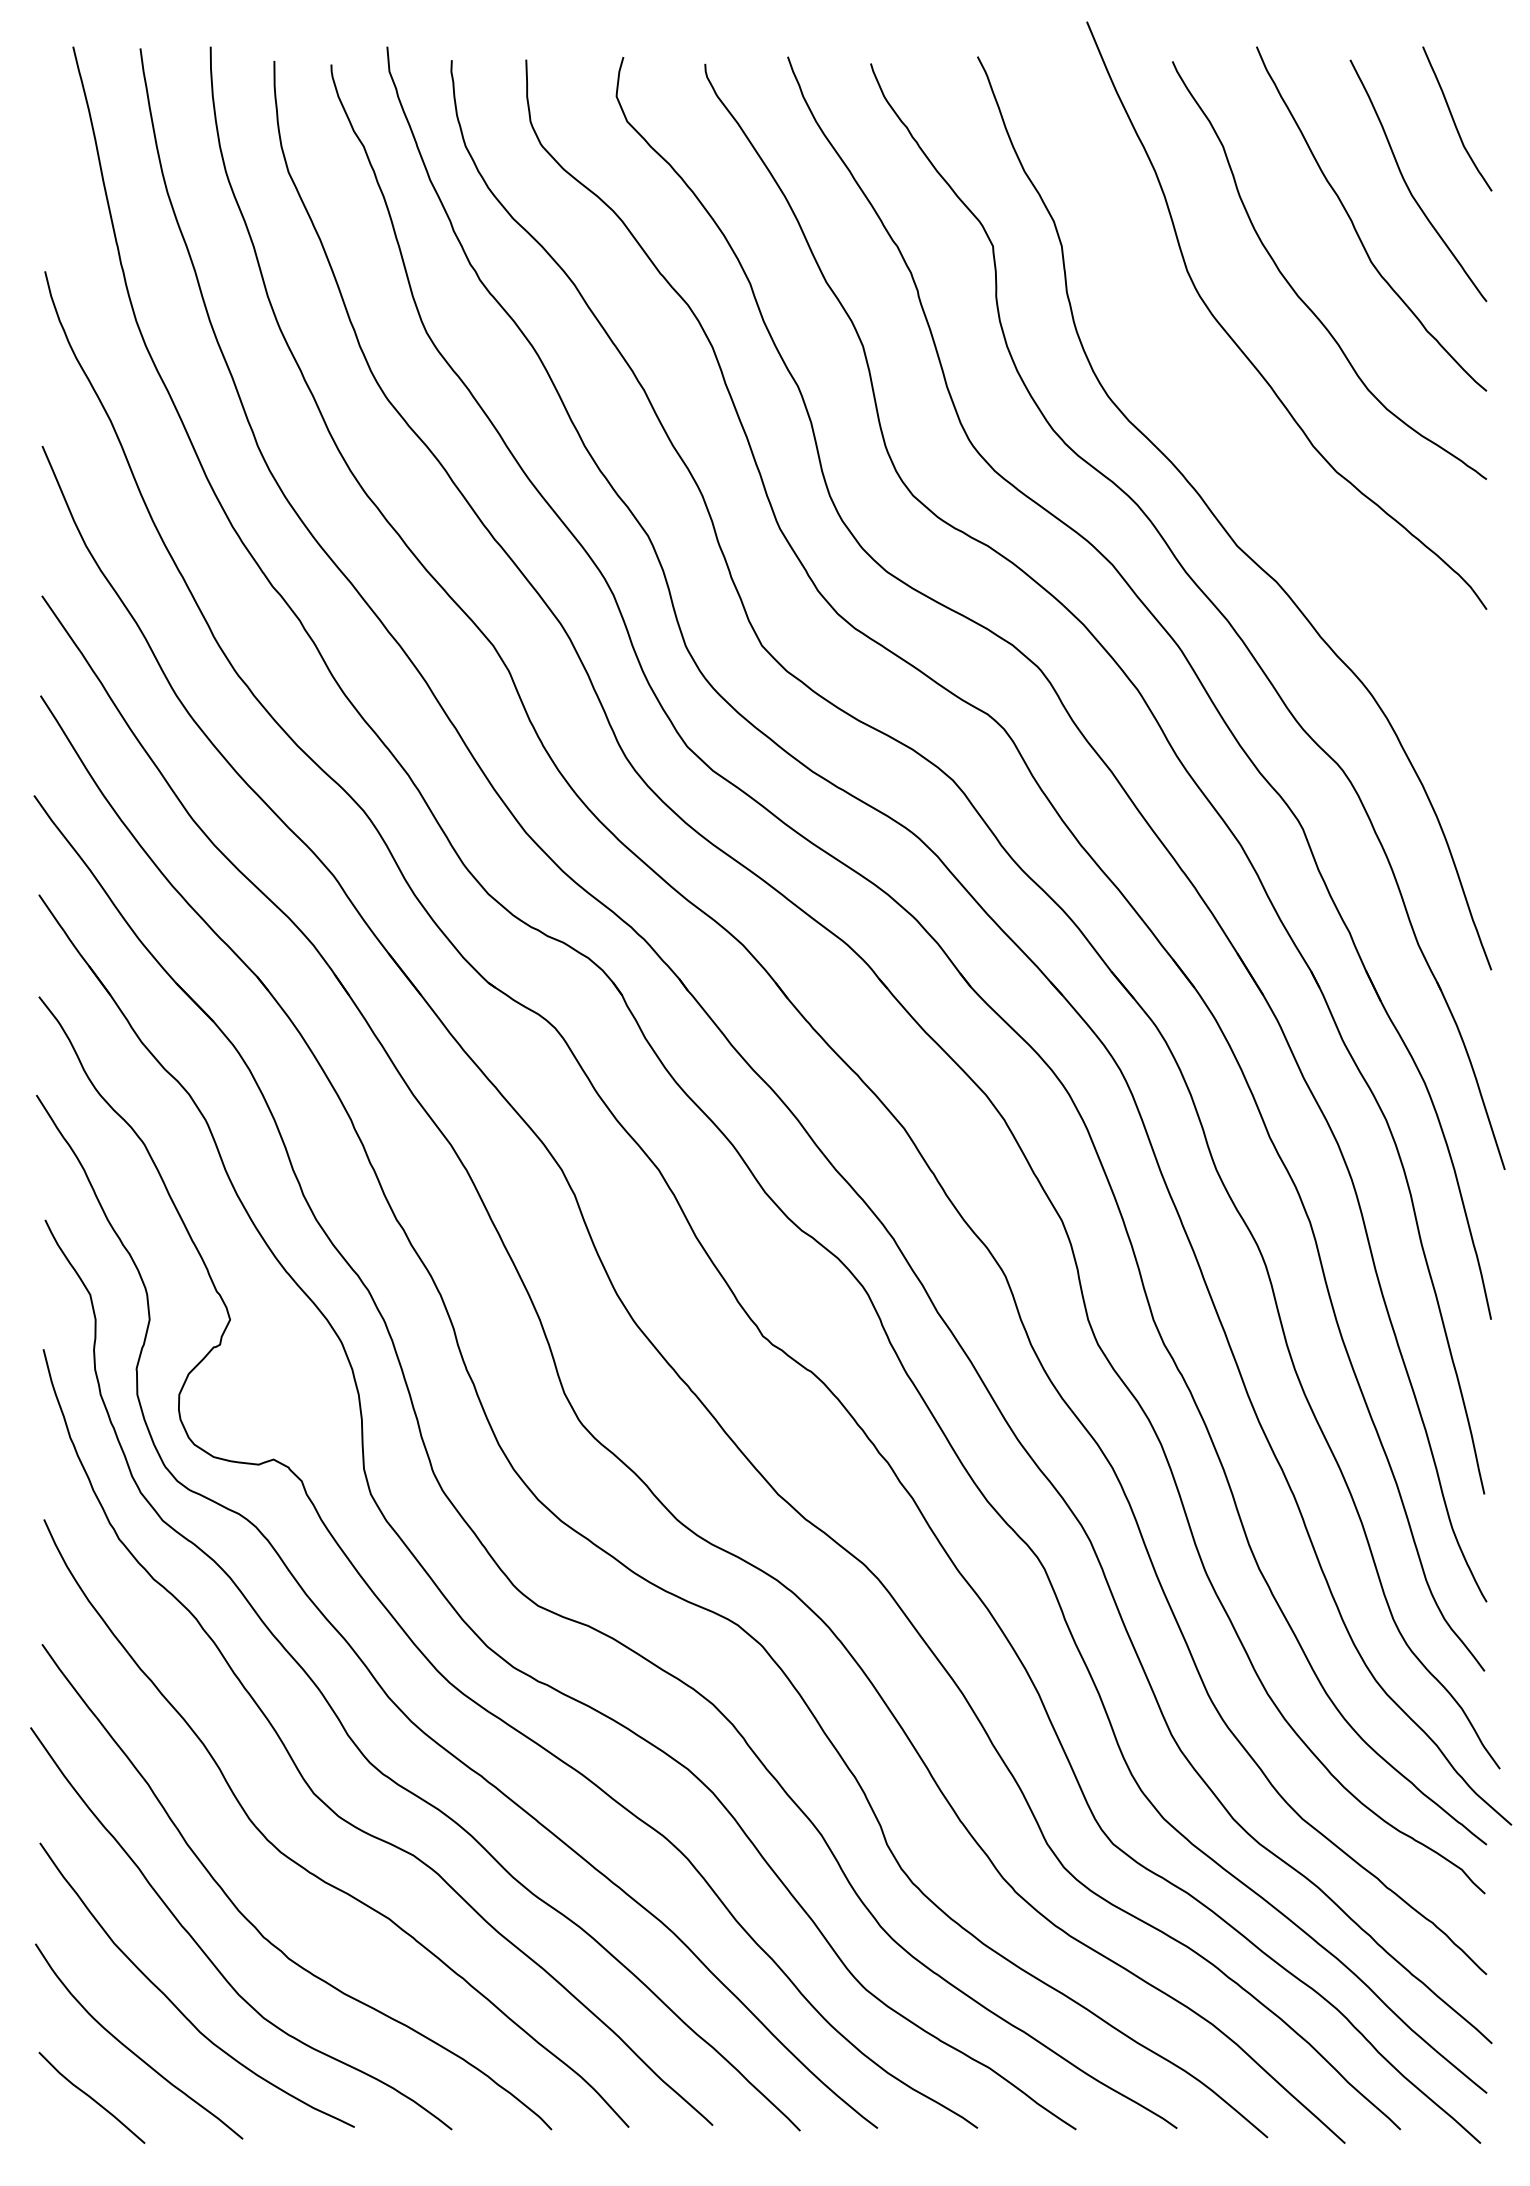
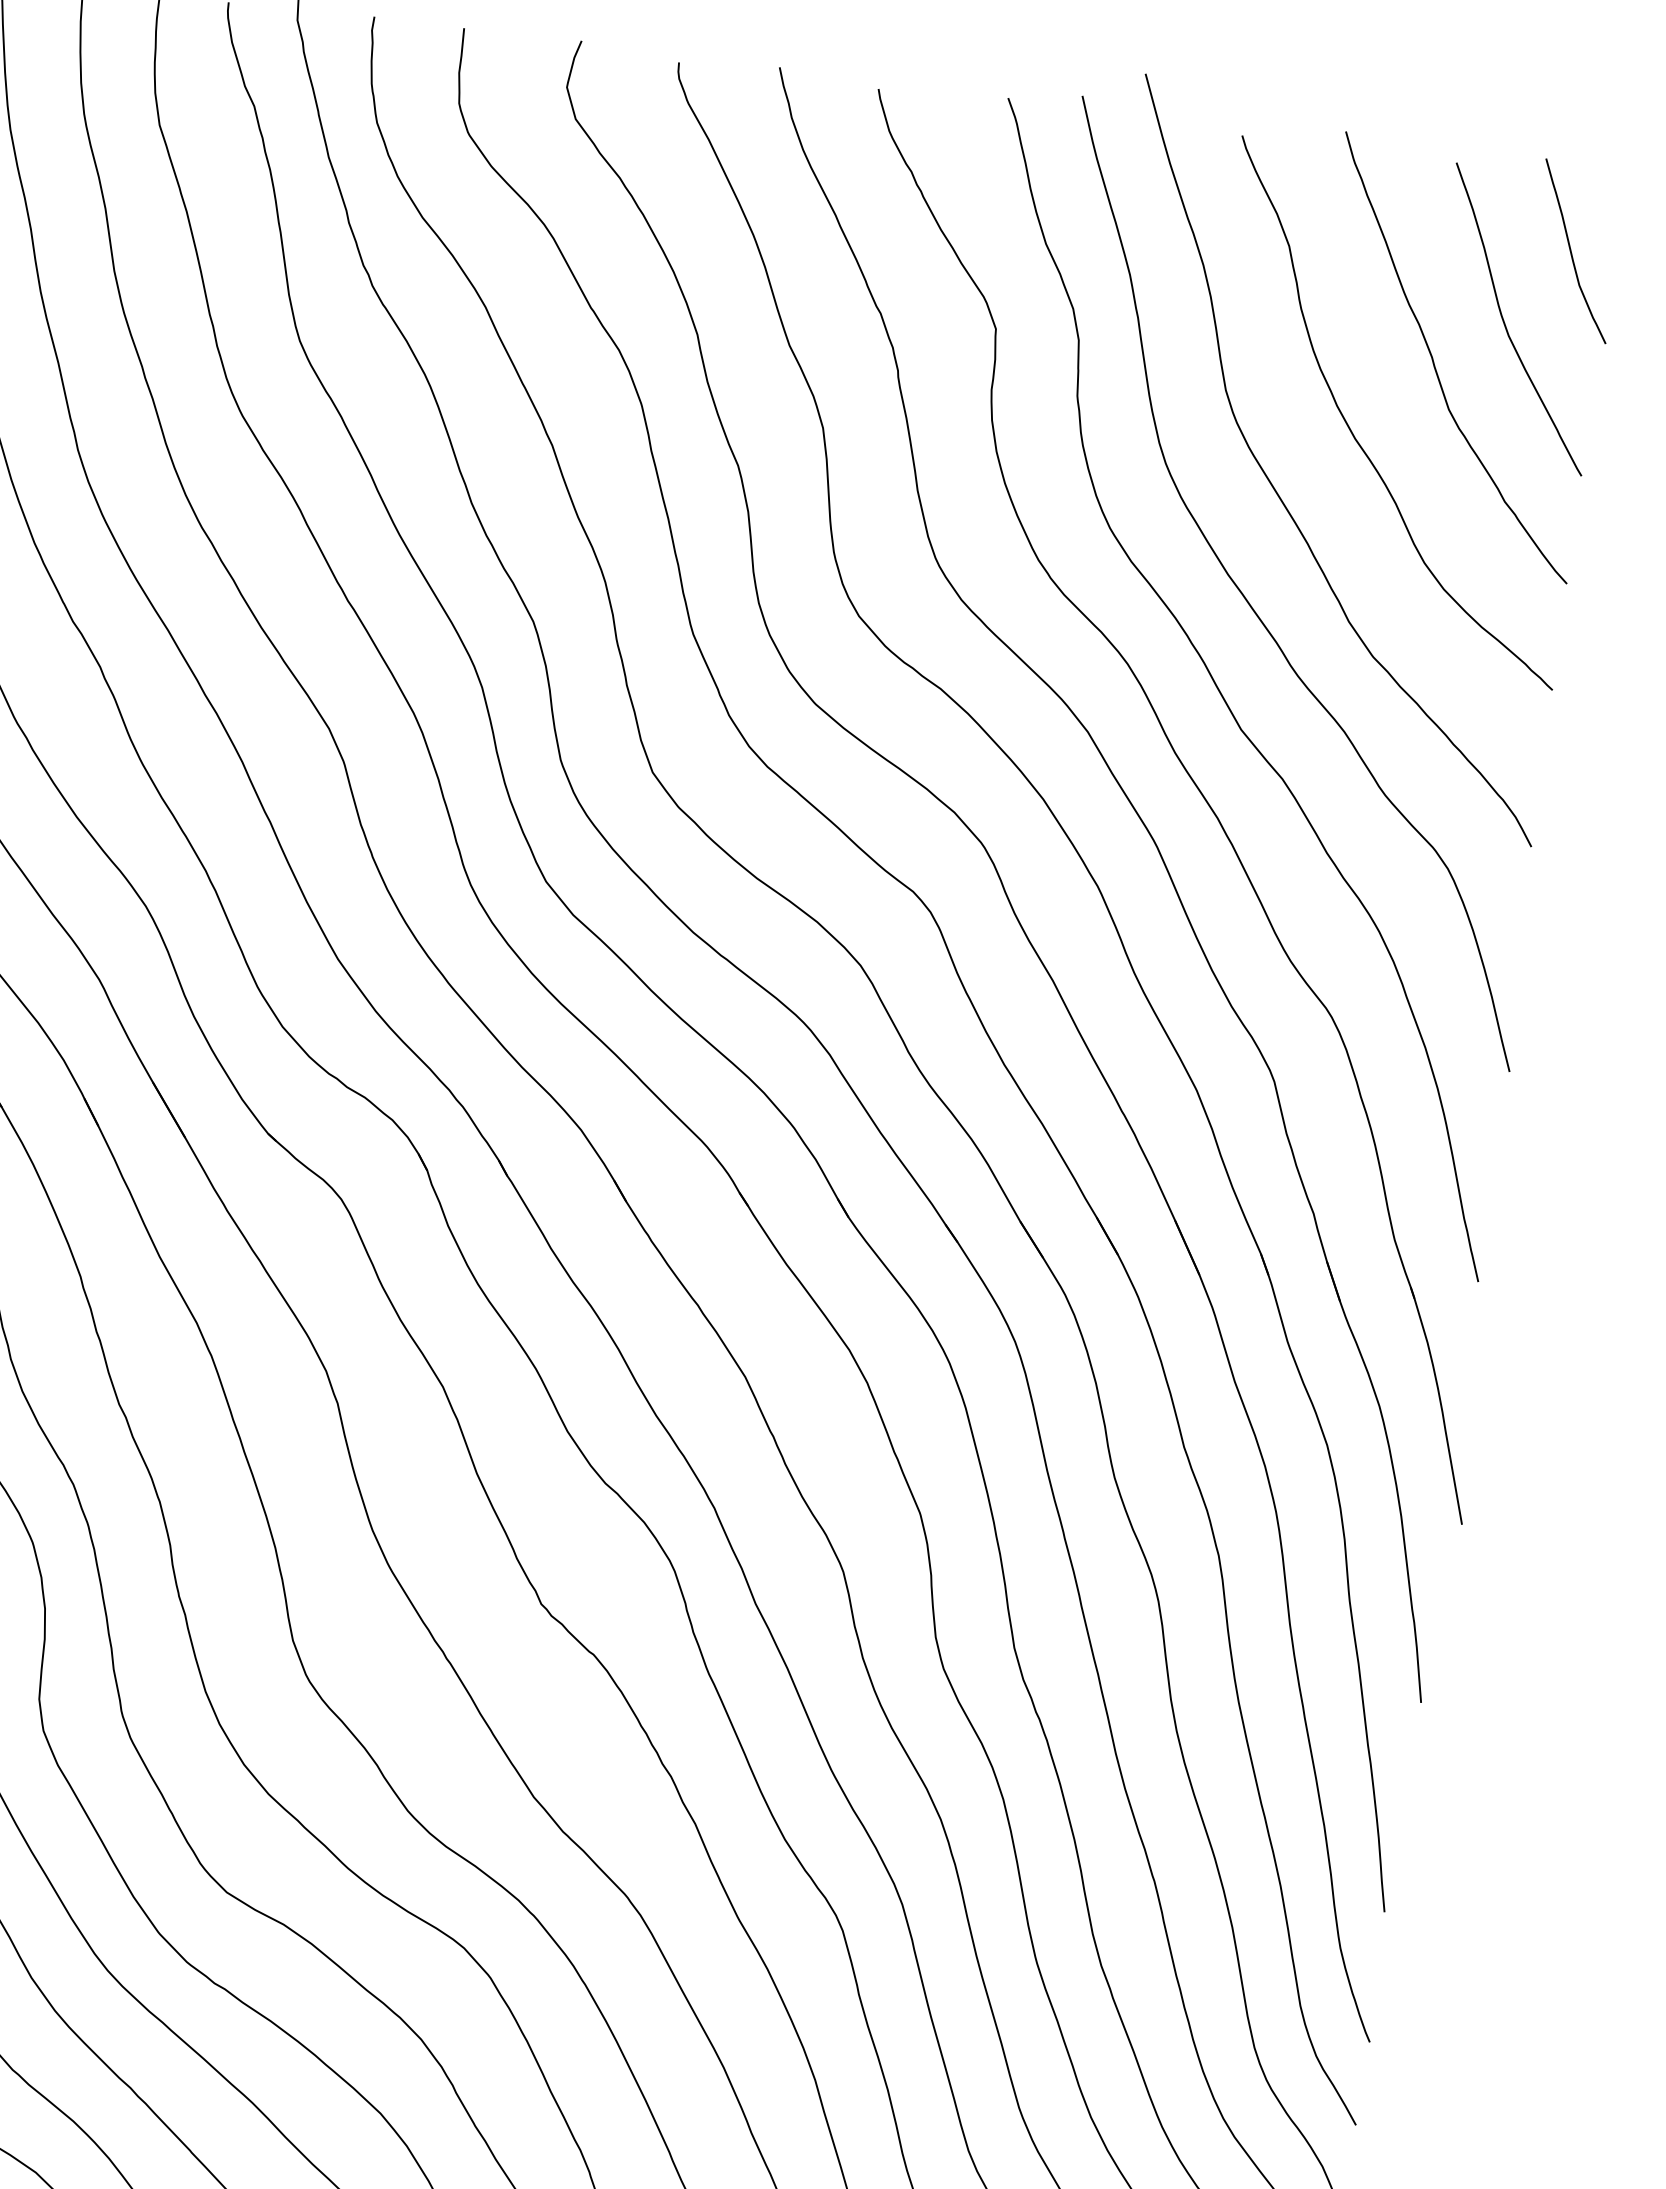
curve: (1236, 448) -> (1256, 612), added

